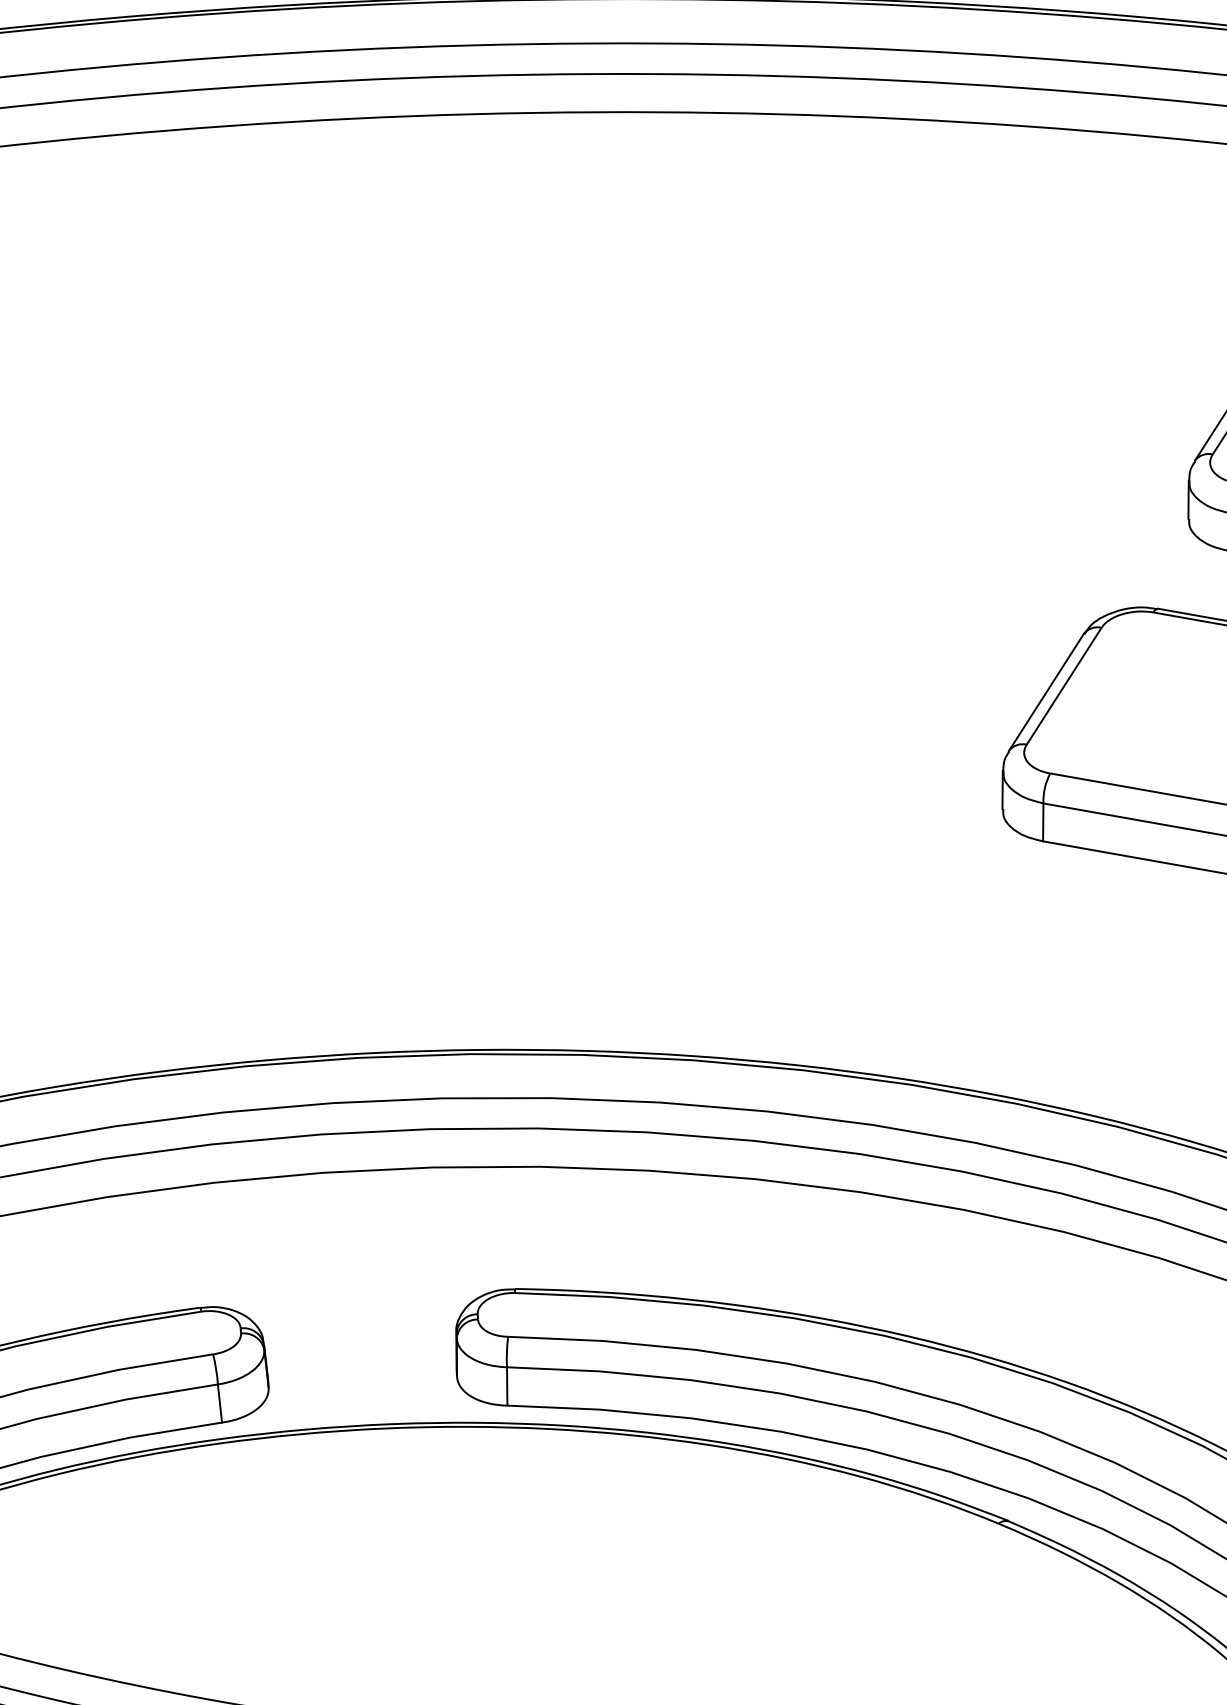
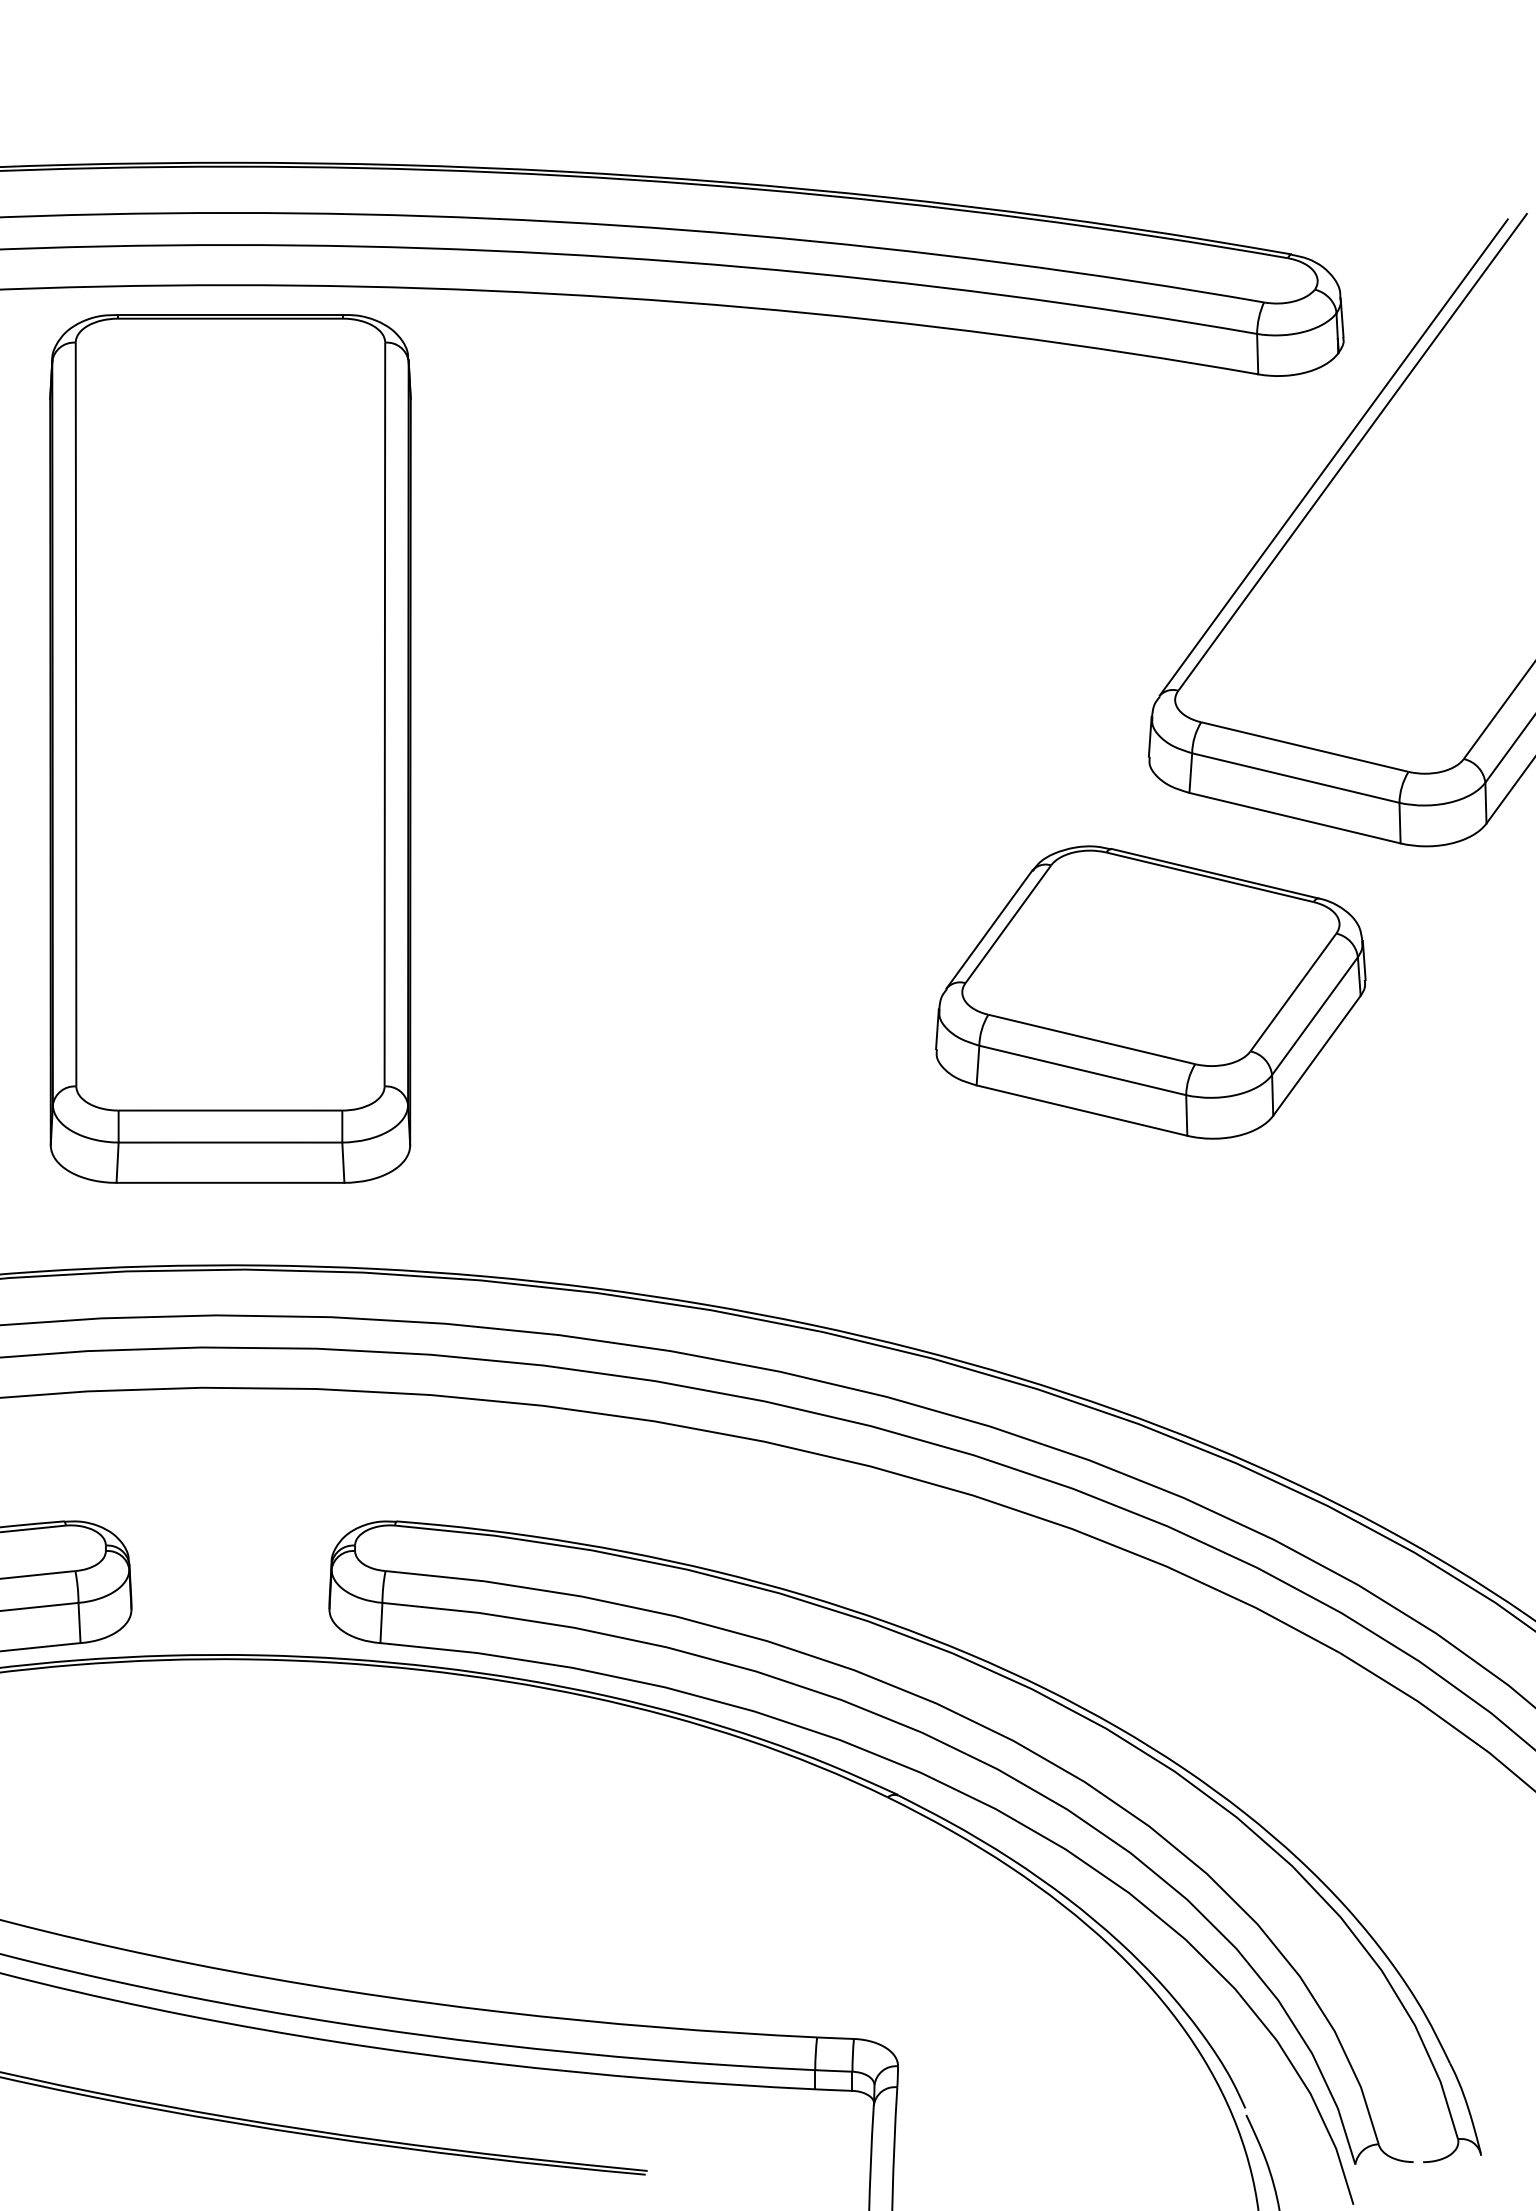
part: (314, 562) -> (230, 748), added

